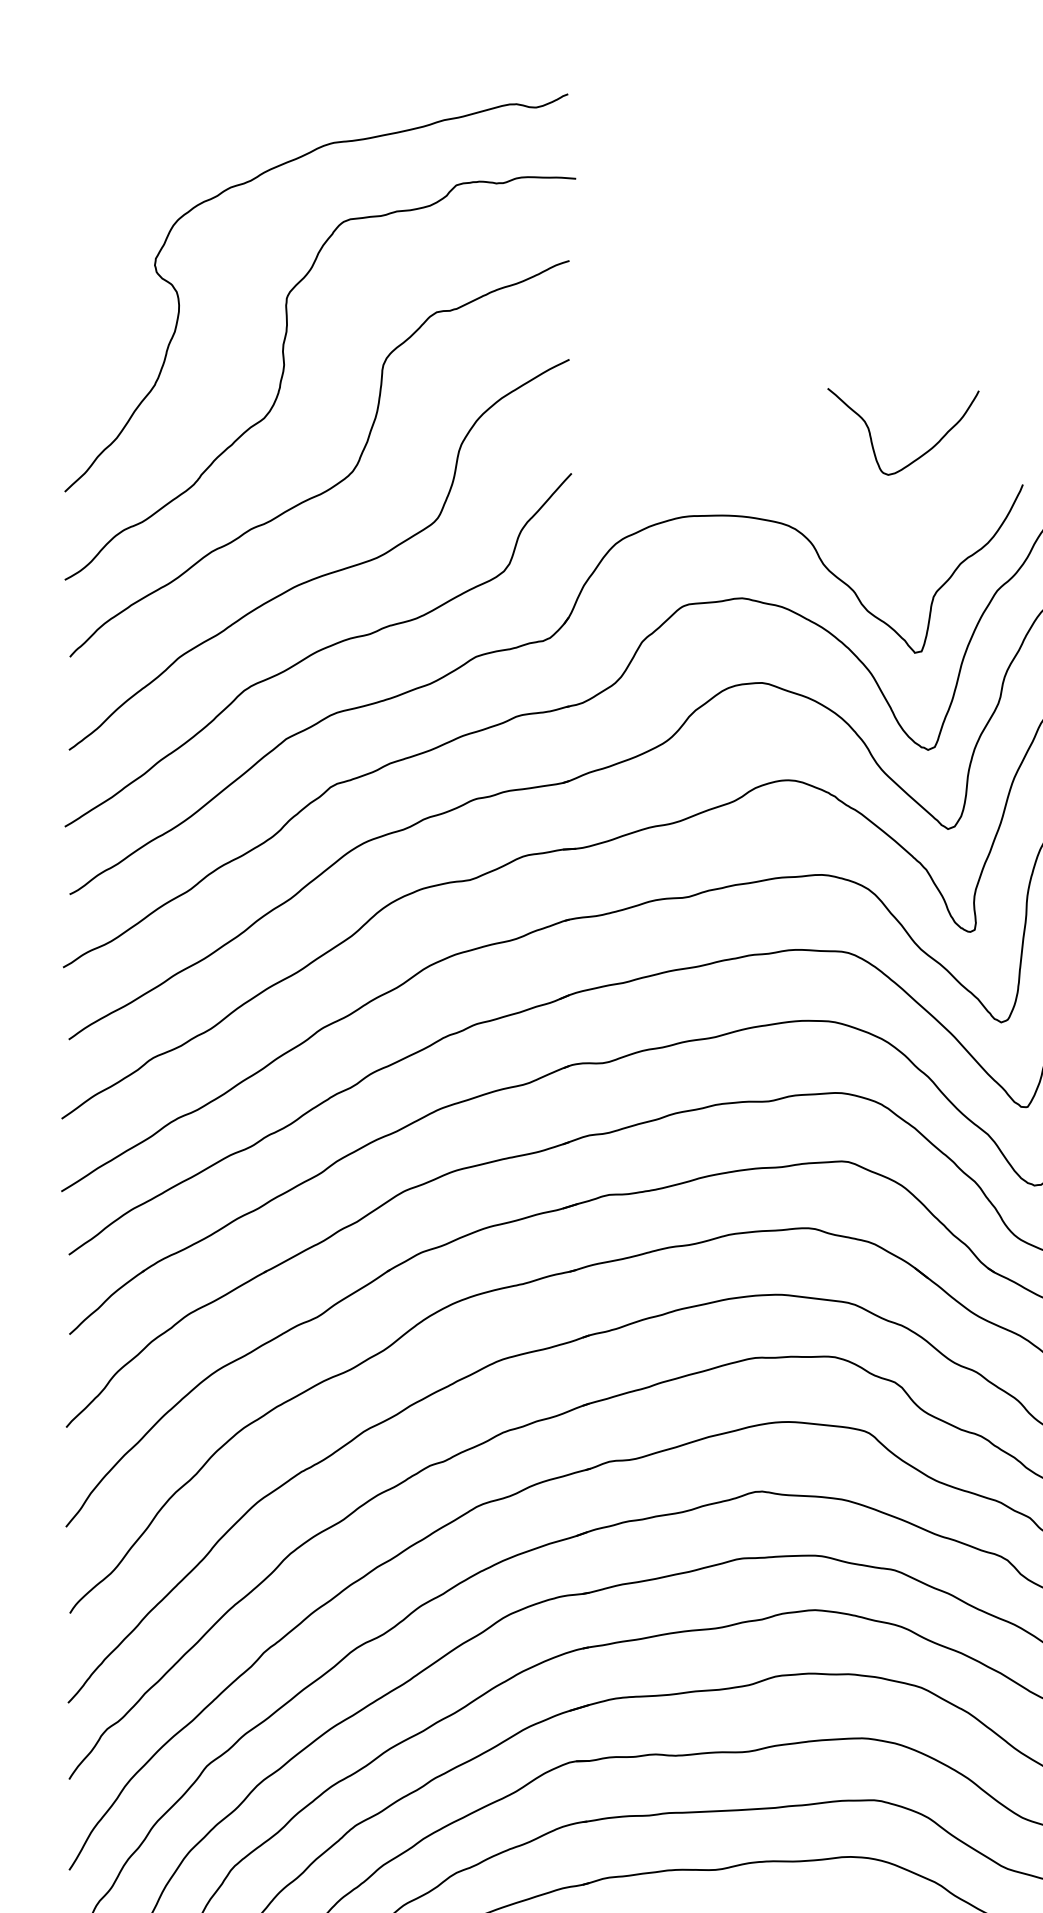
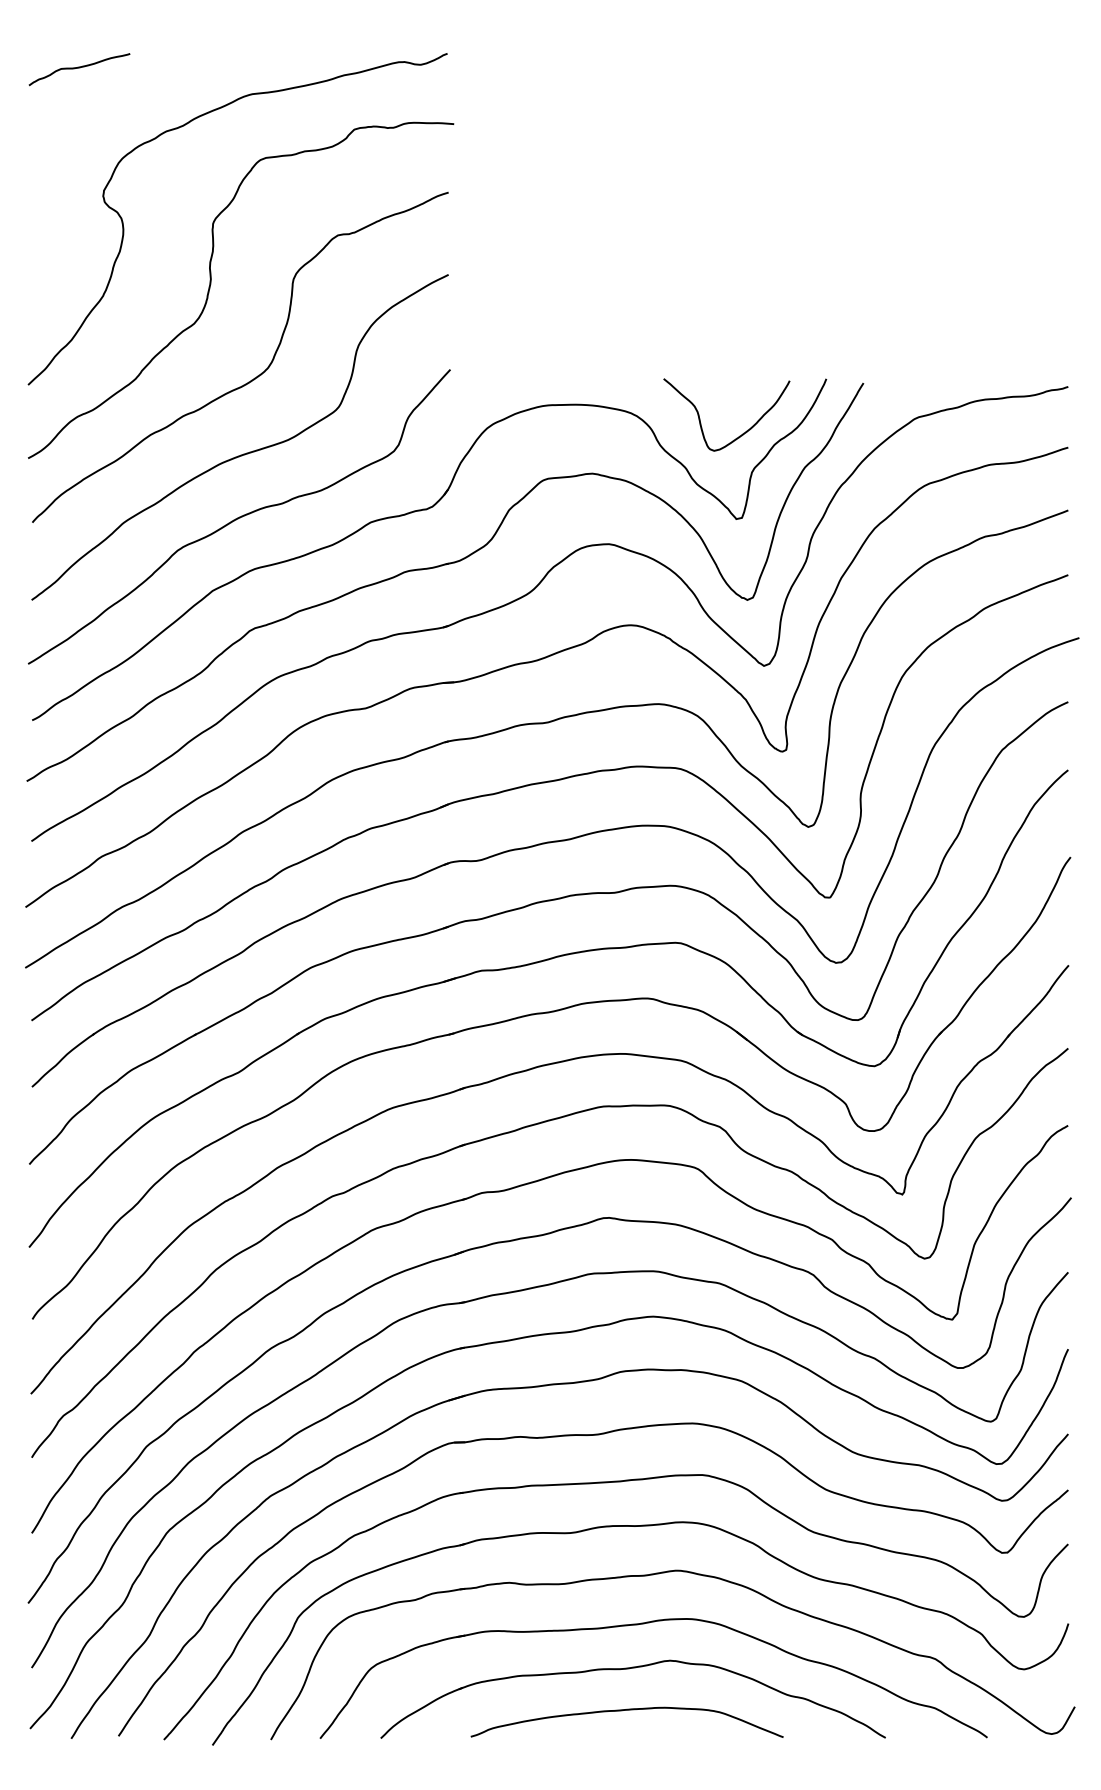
curve: (126, 111) -> (79, 68), added
curve: (918, 456) -> (739, 435), moved

